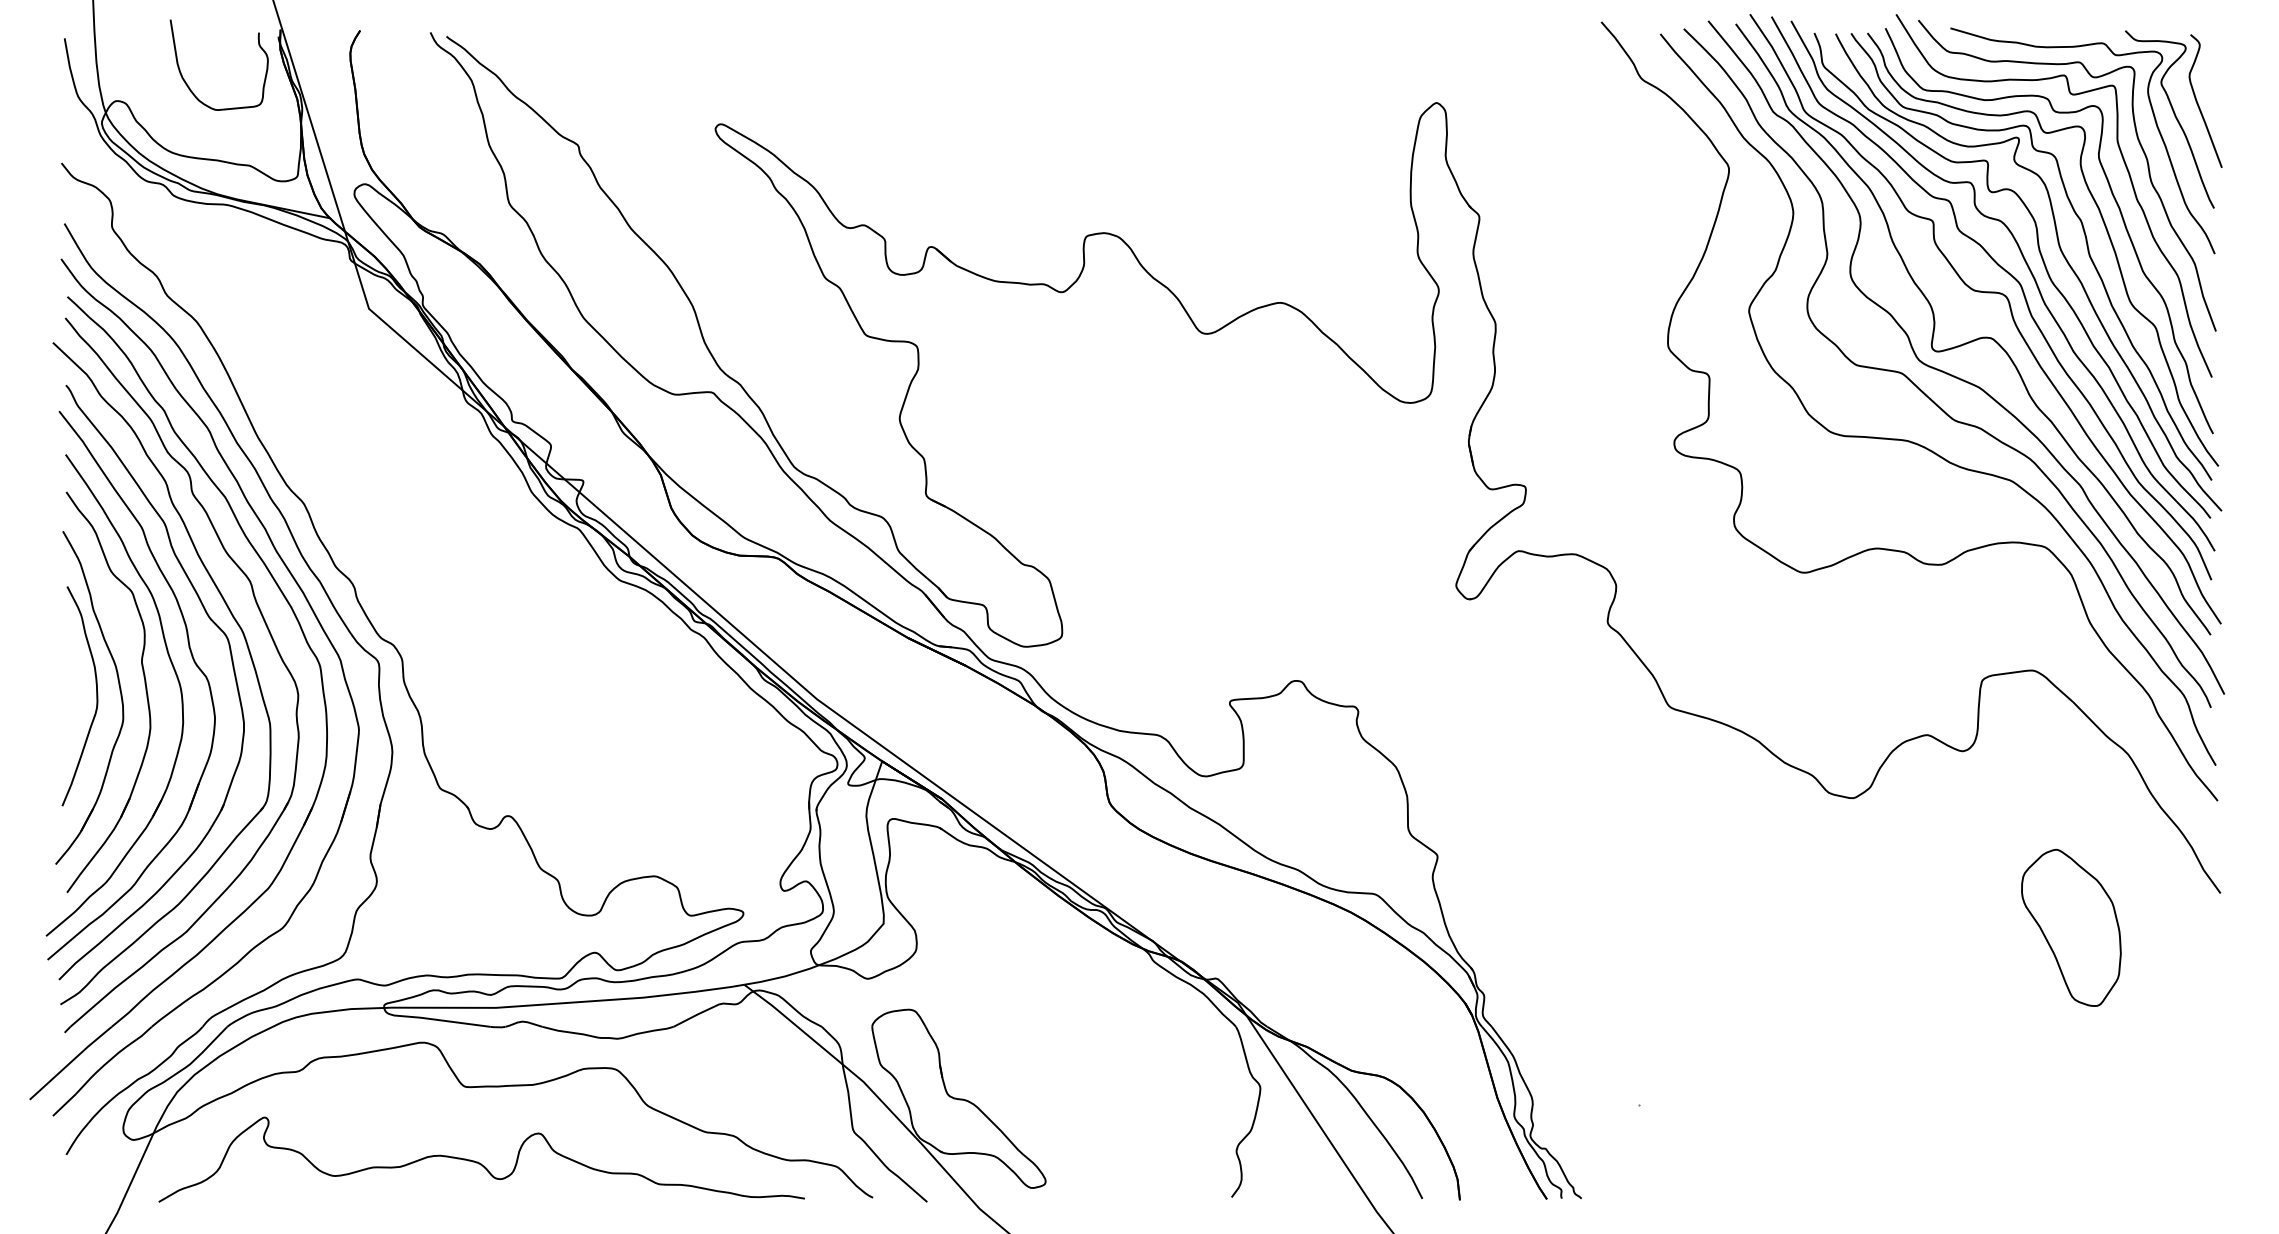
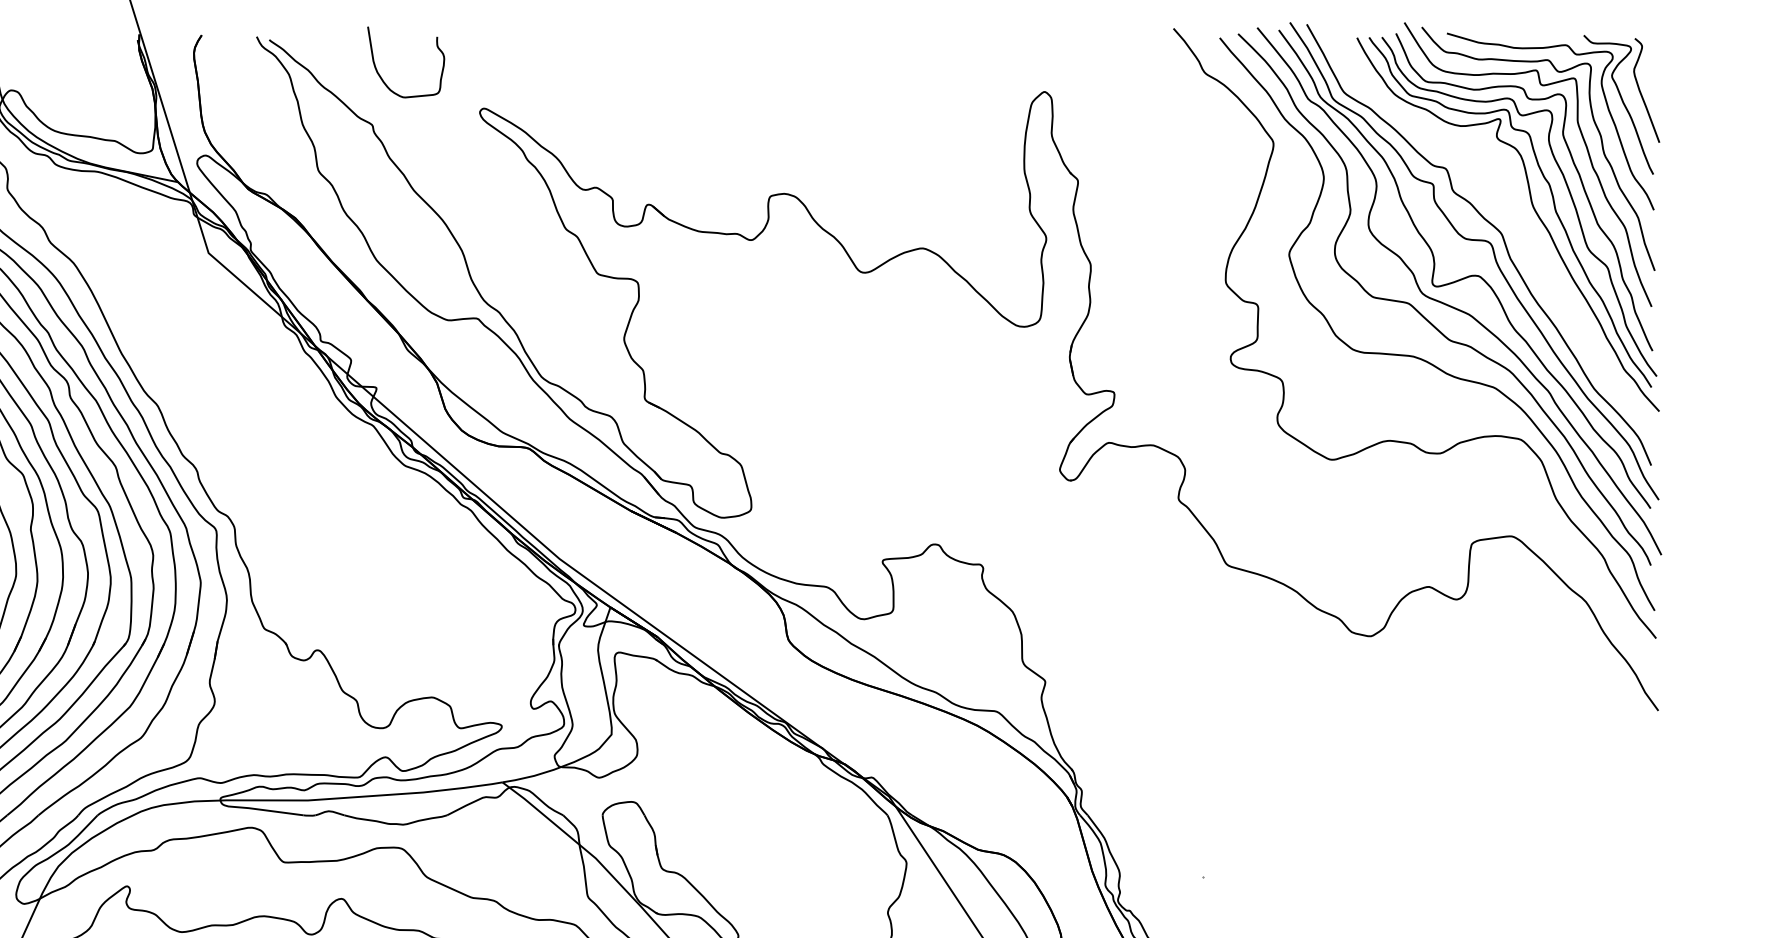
curve: (187, 83) -> (381, 76), moved
part: (2029, 271) -> (1508, 223), removed
part: (2071, 927) -> (1541, 737), removed

